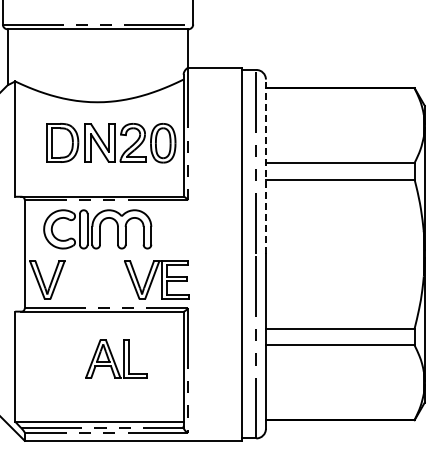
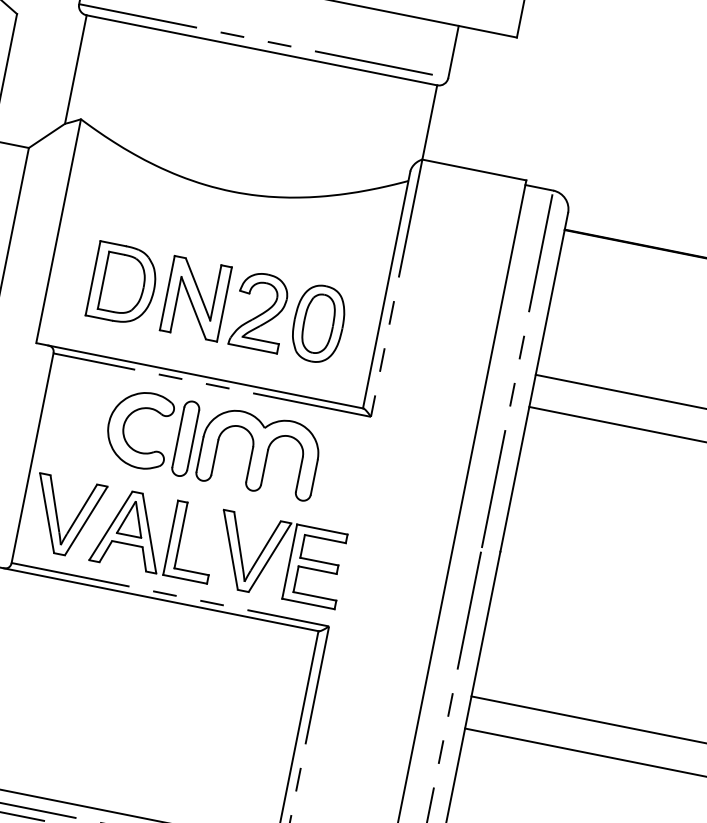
part: (111, 143) -> (218, 304), moved
line: (265, 166) -> (533, 381), dashed -> solid
part: (97, 229) -> (212, 444), moved
part: (116, 358) -> (156, 533), moved

